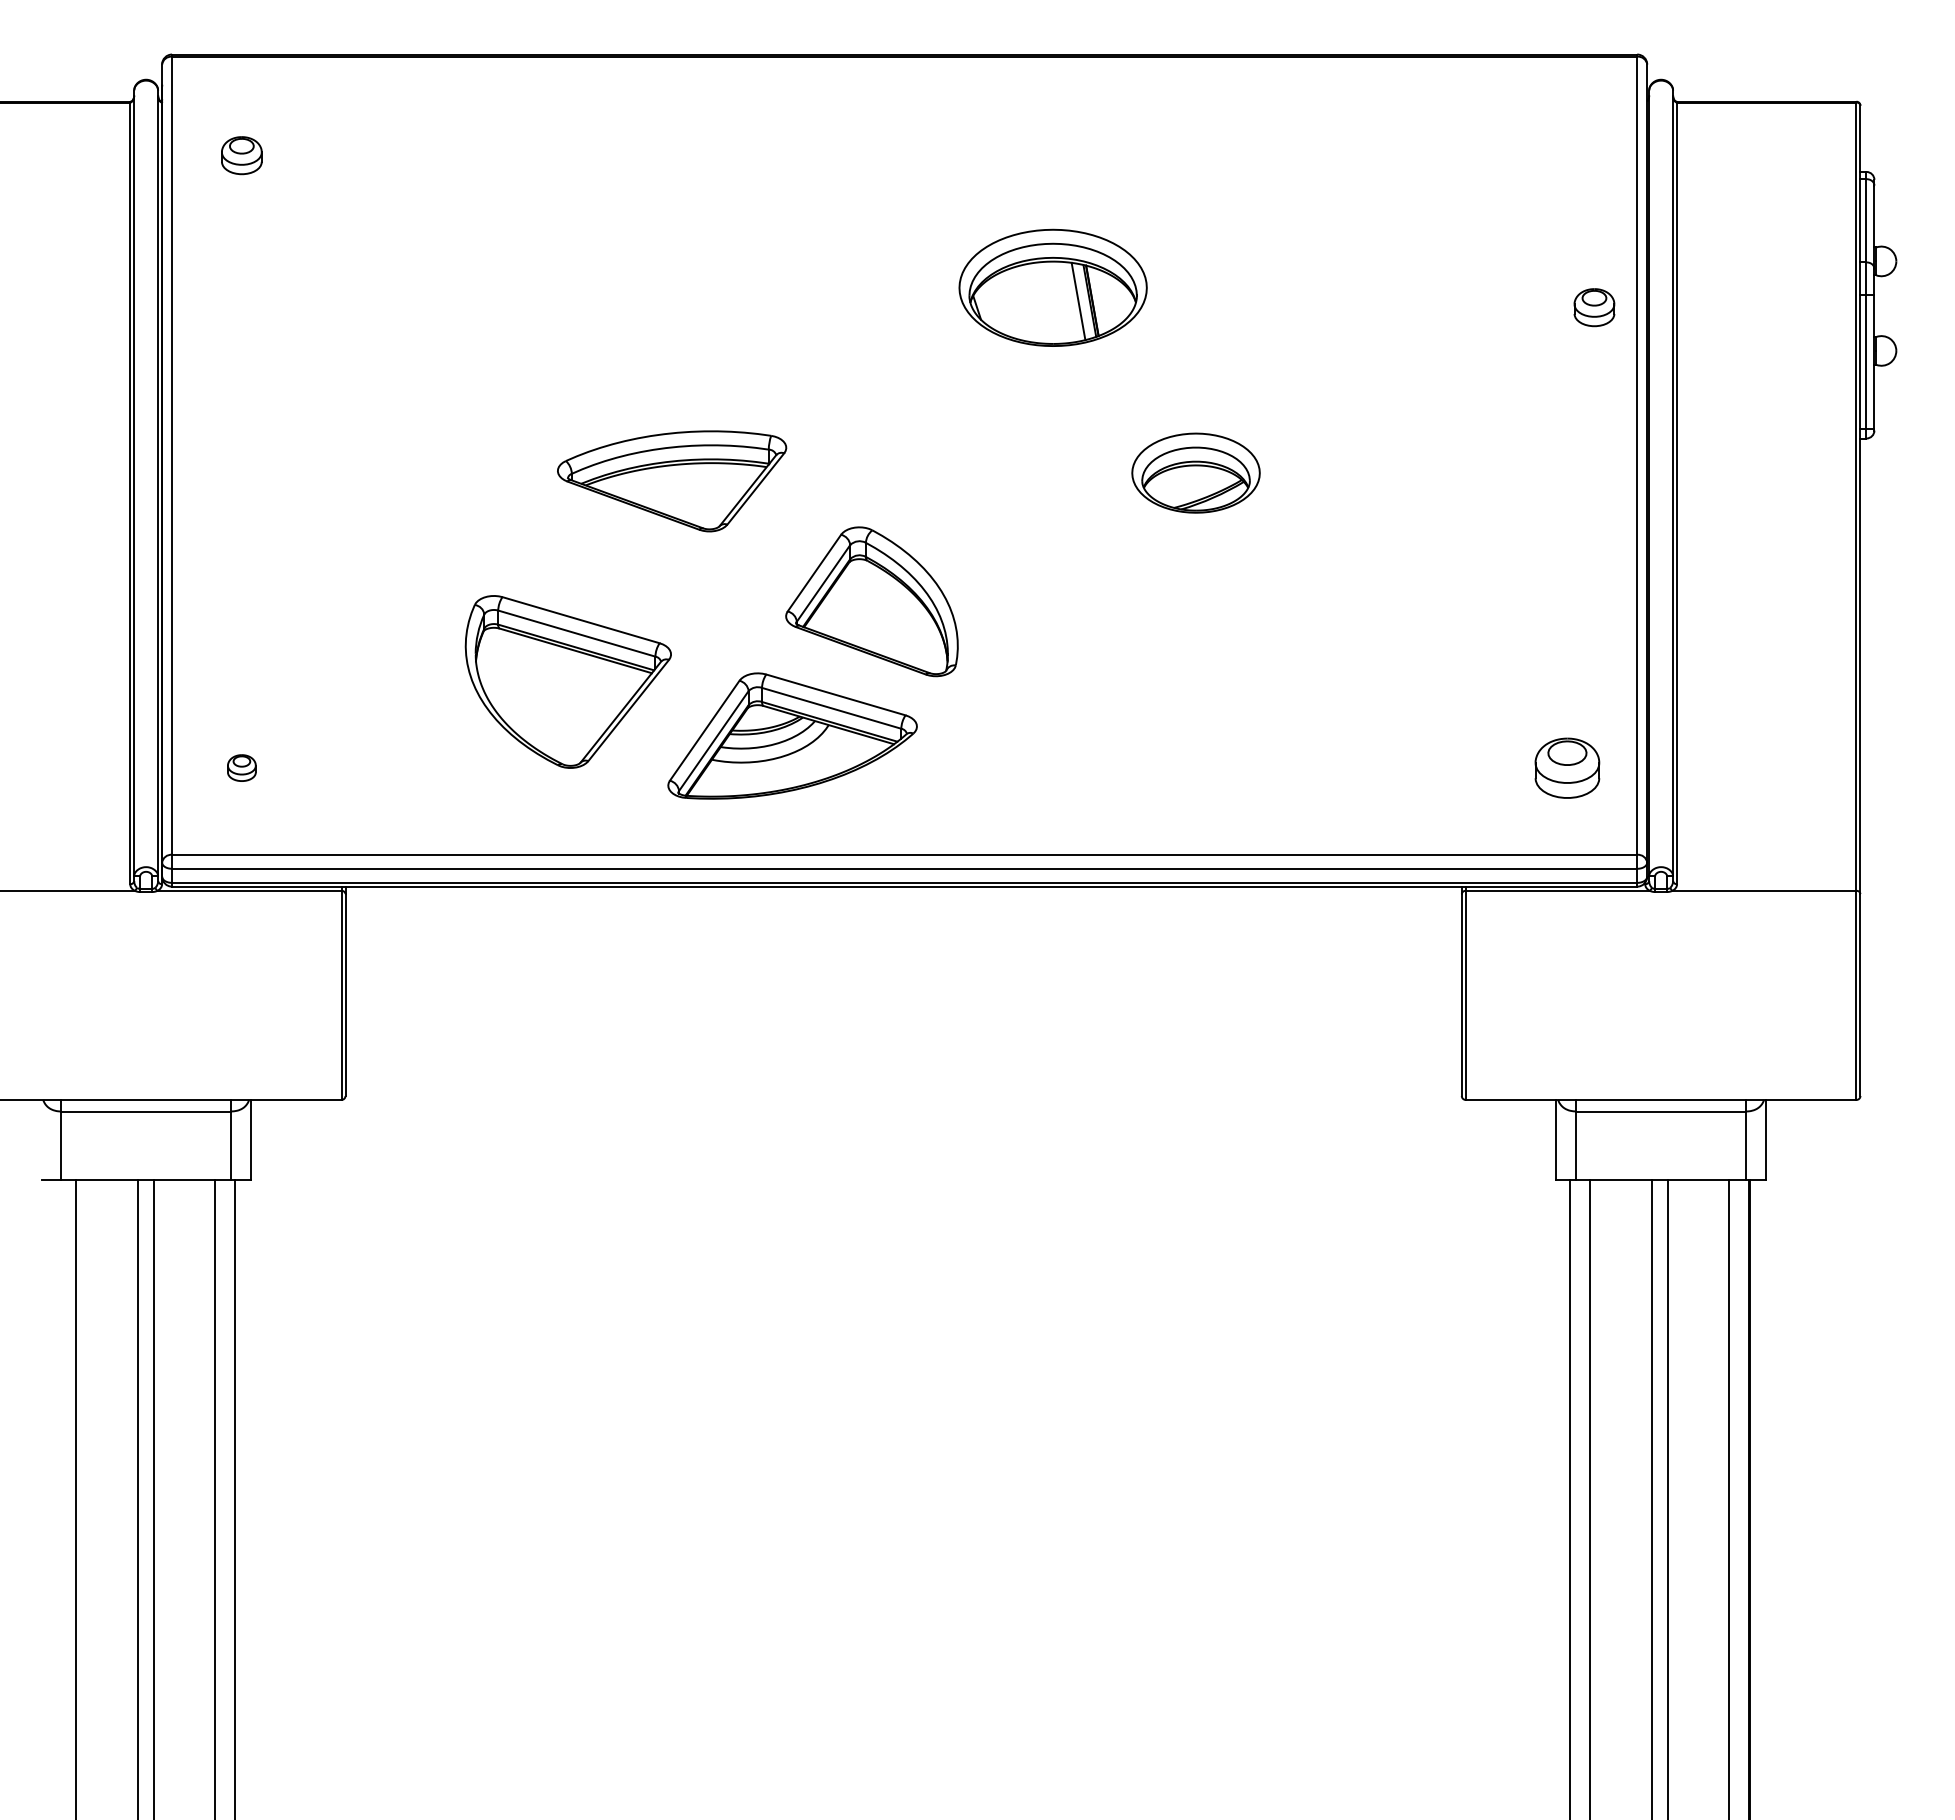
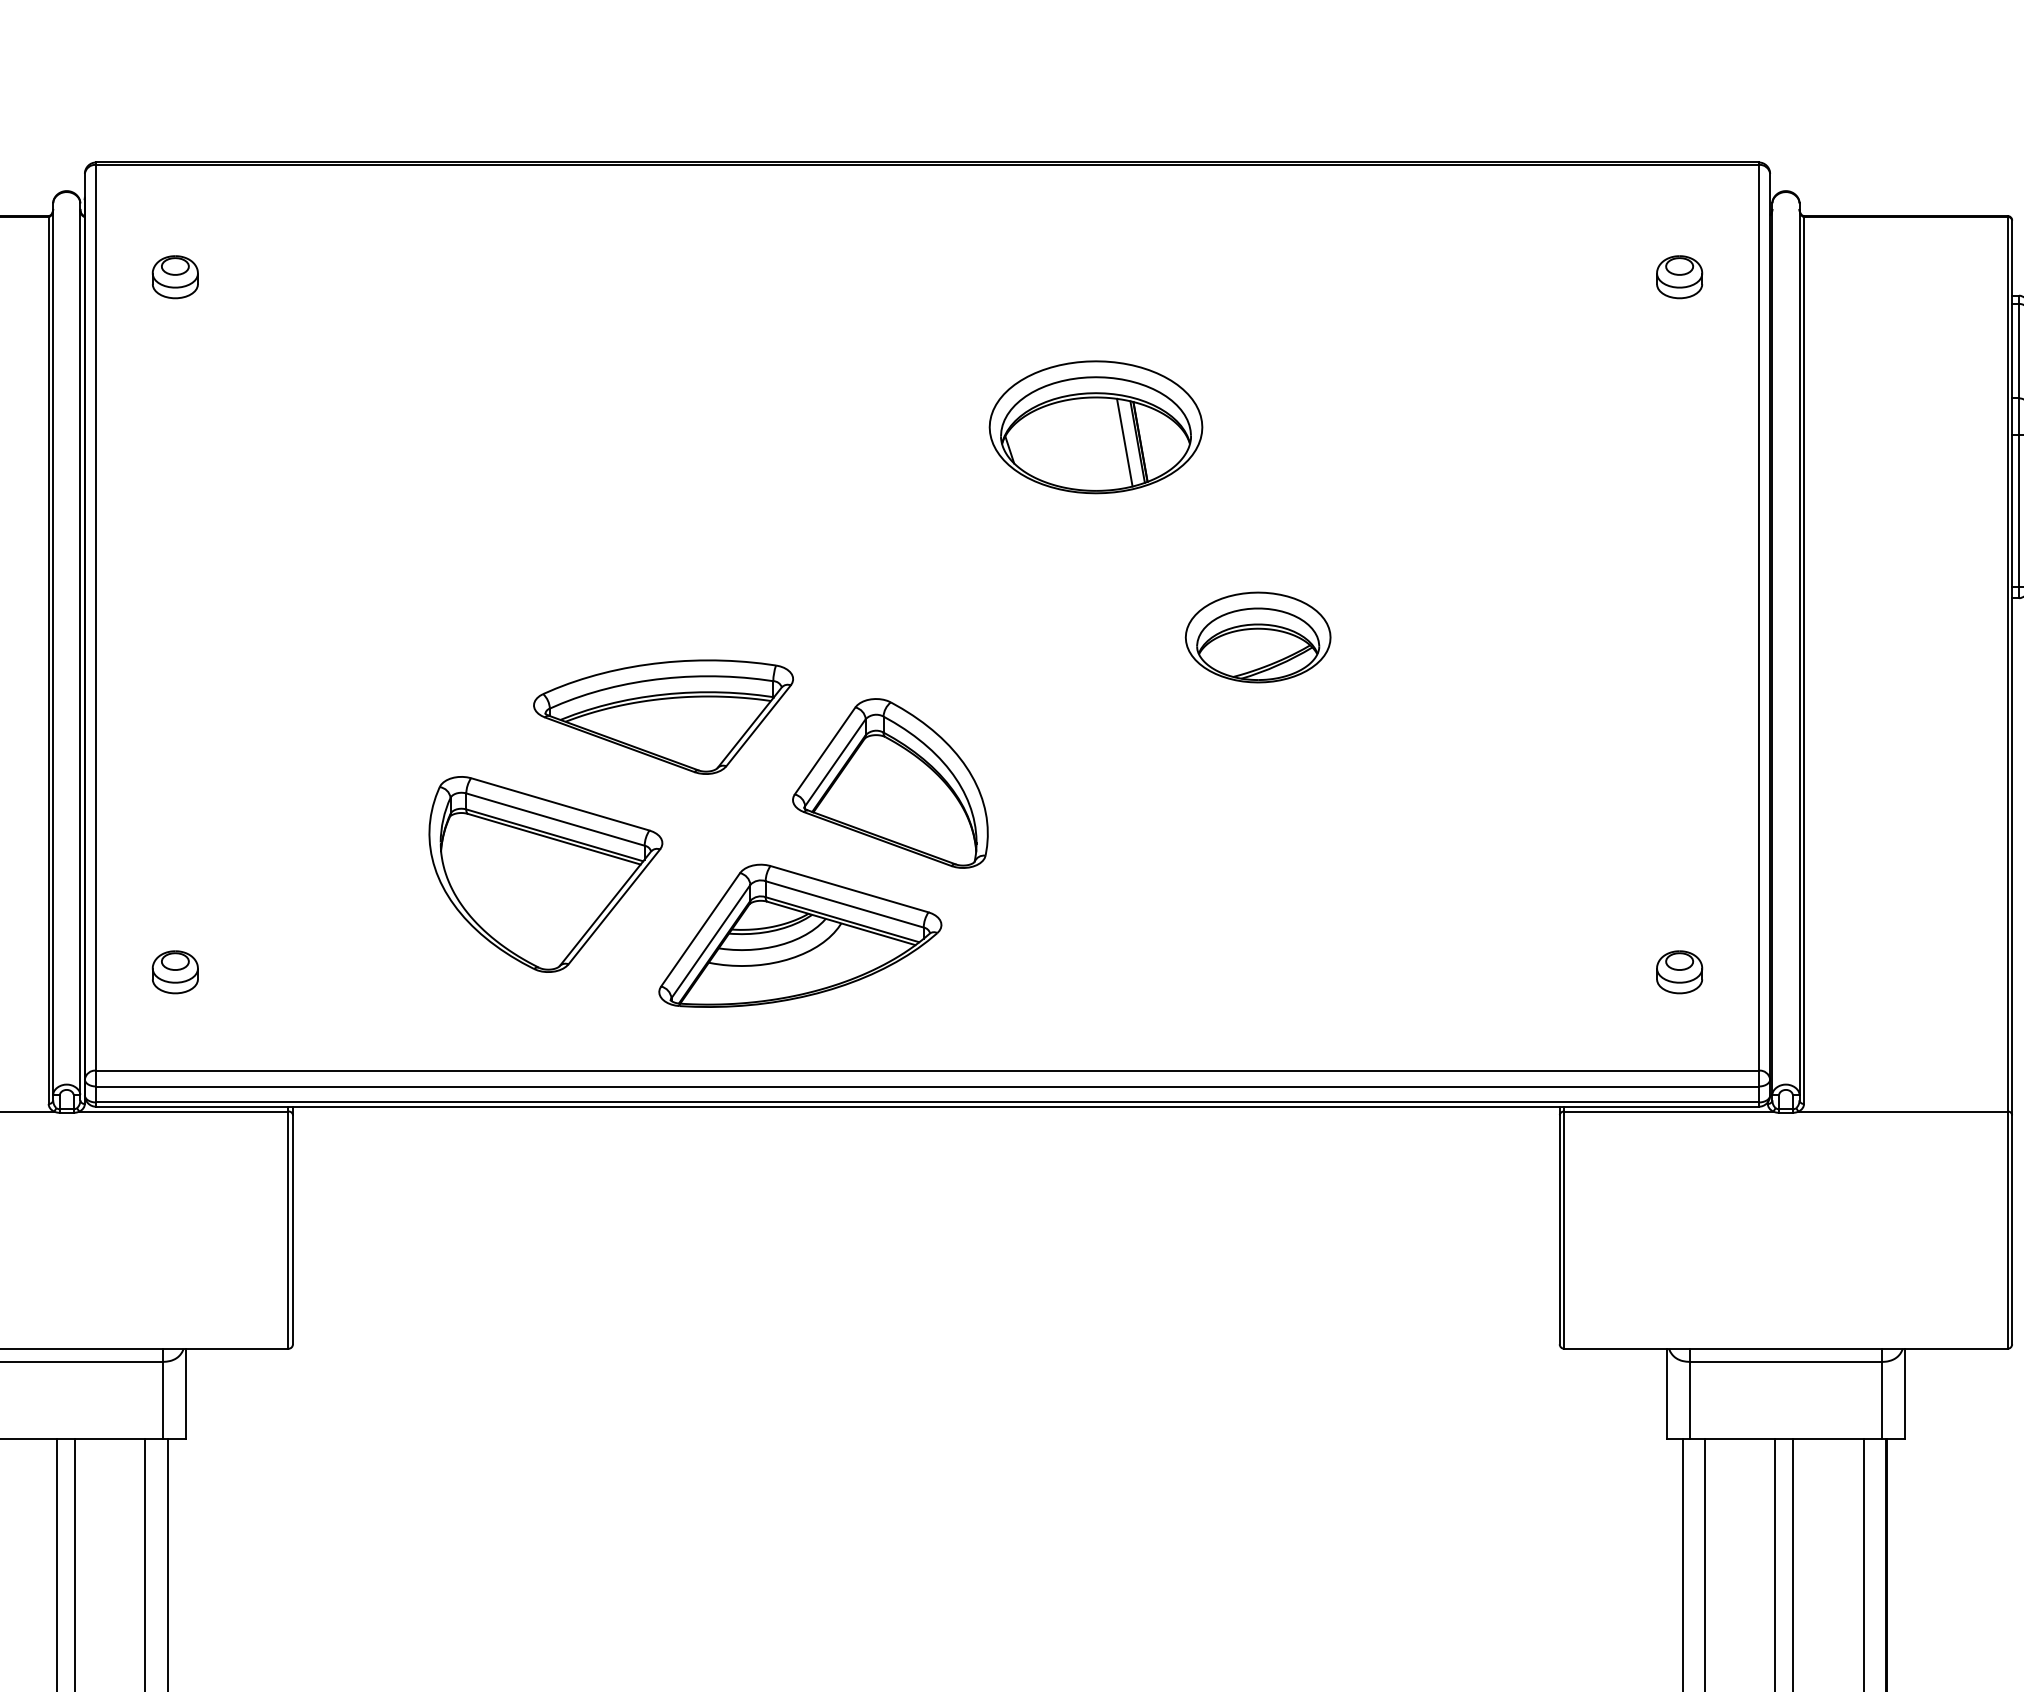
part: (1594, 307) -> (1679, 277), moved
part: (672, 481) -> (664, 717), moved
part: (241, 767) -> (174, 971), size x1.43
part: (1567, 767) -> (1679, 971), size x0.62

